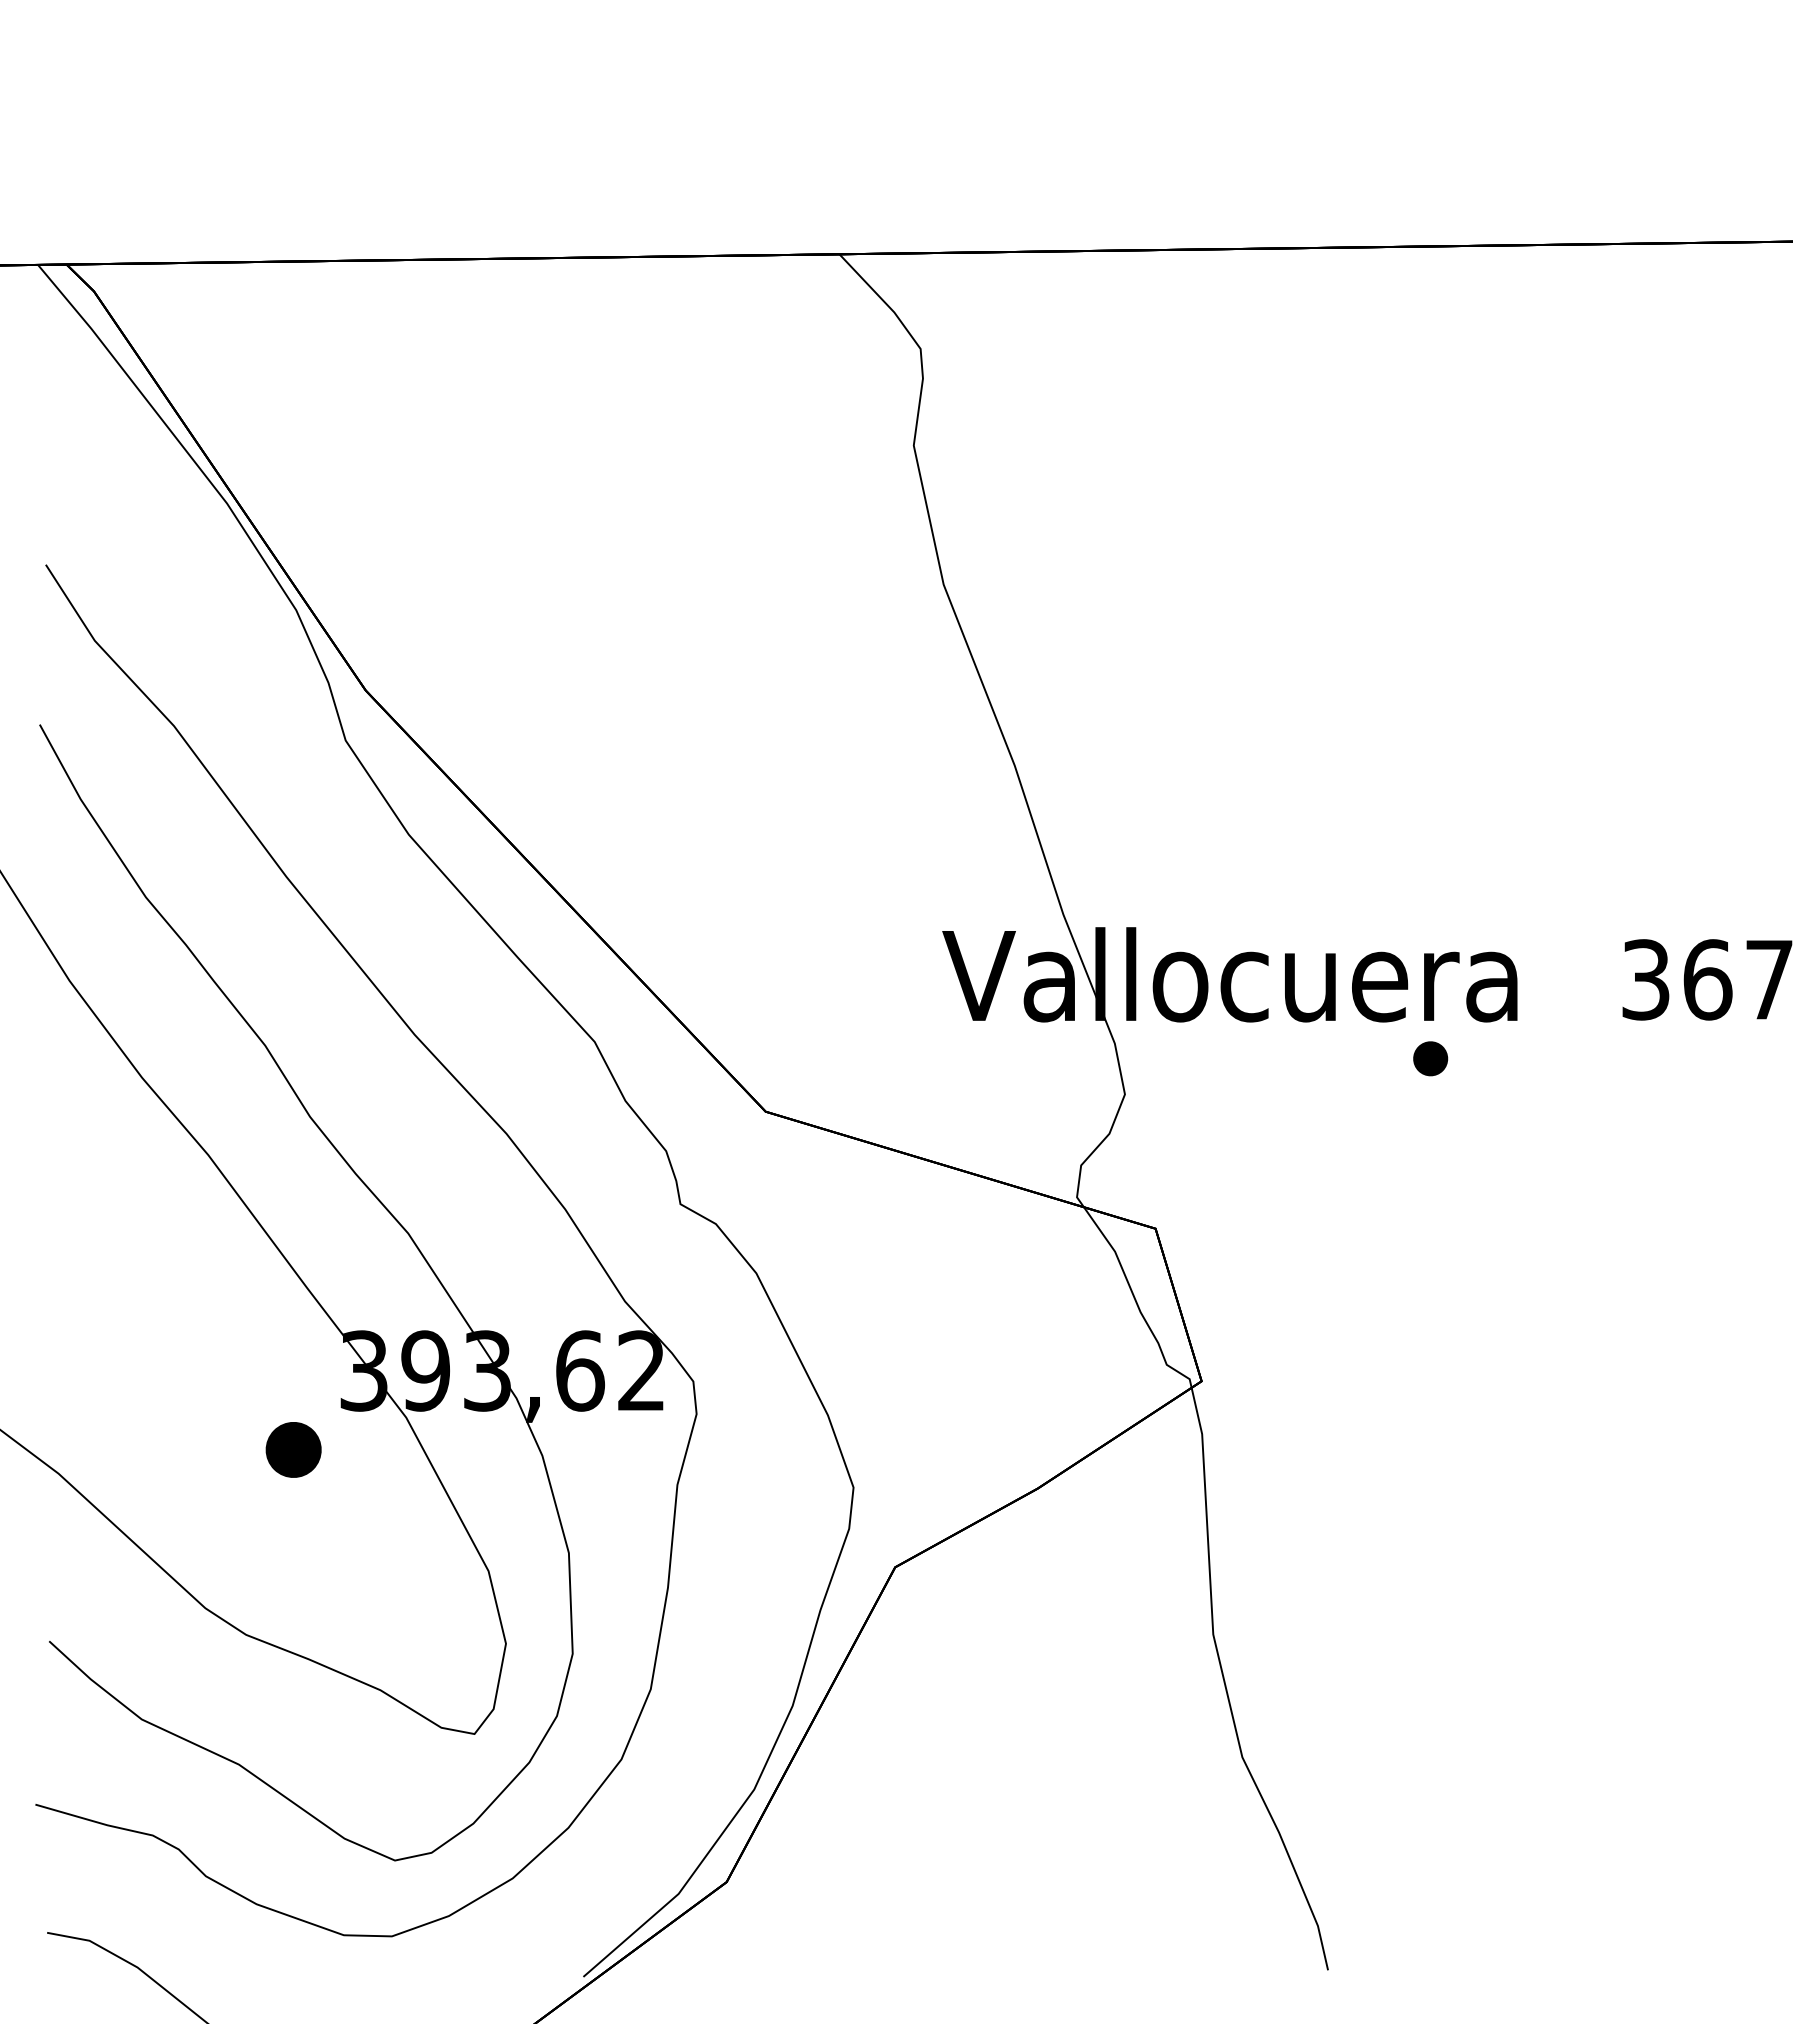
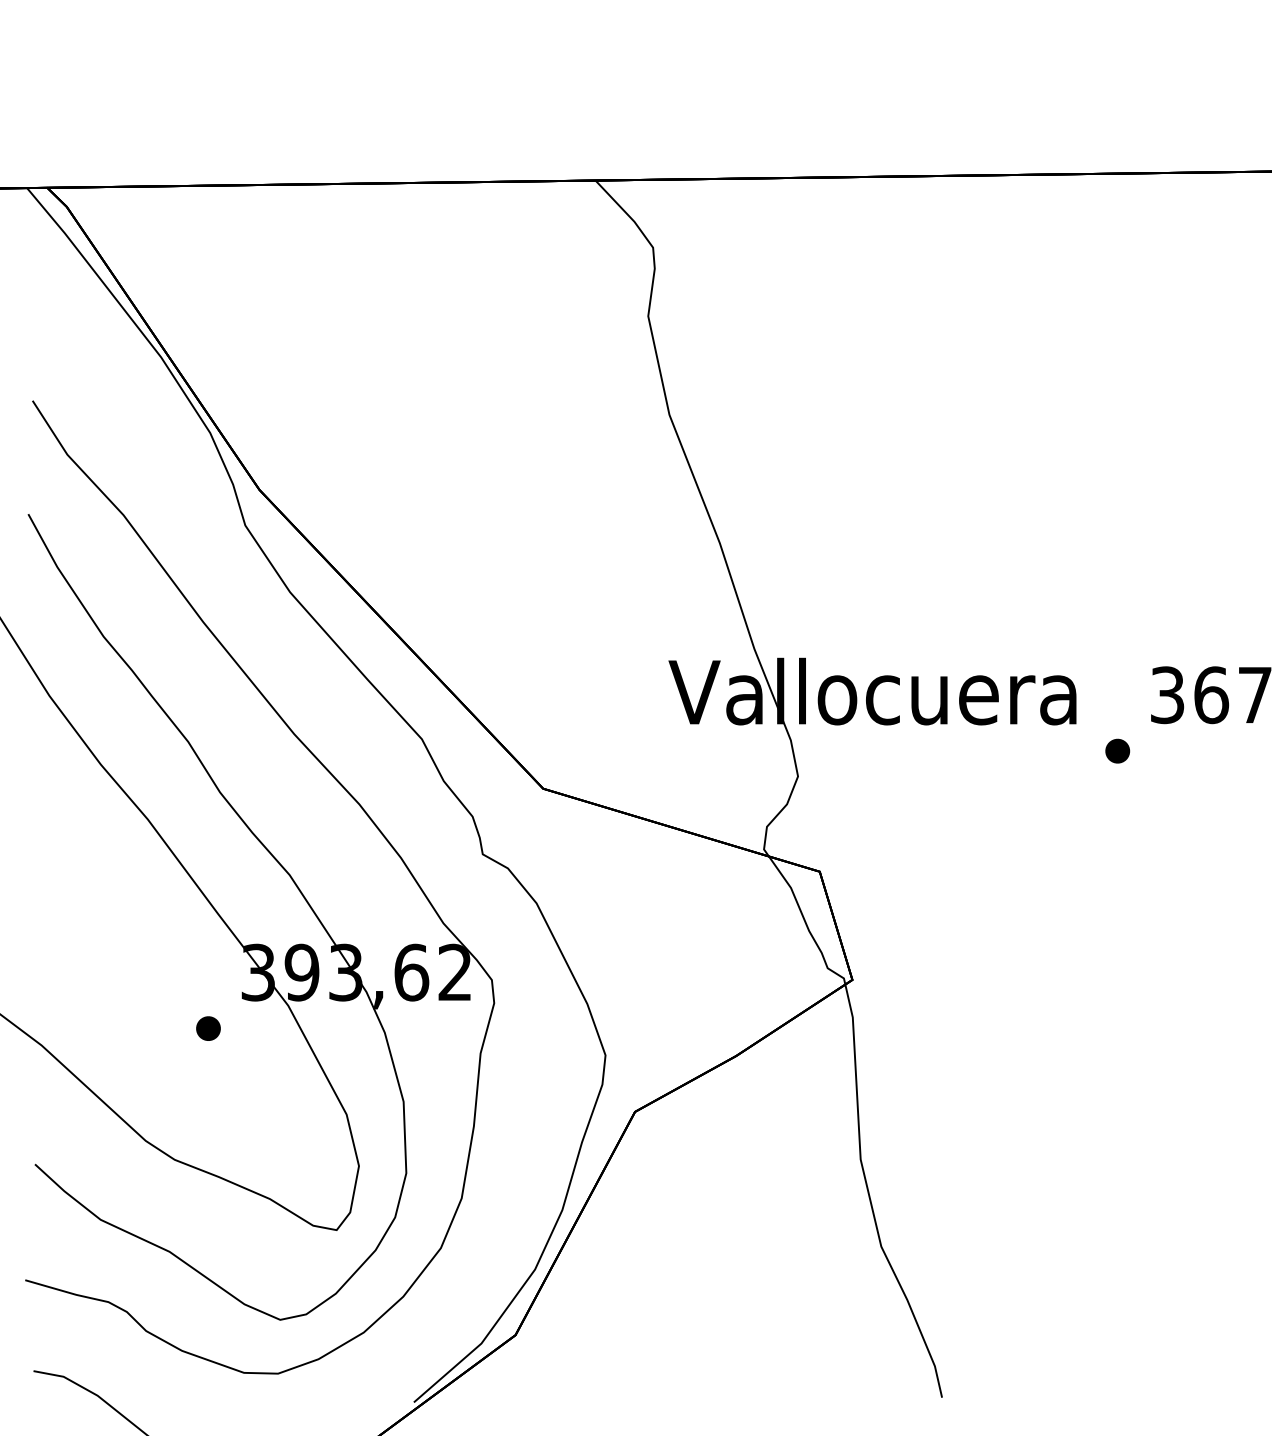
part: (1430, 1058) -> (1117, 750), moved
part: (293, 1449) -> (208, 1028), size x0.62

